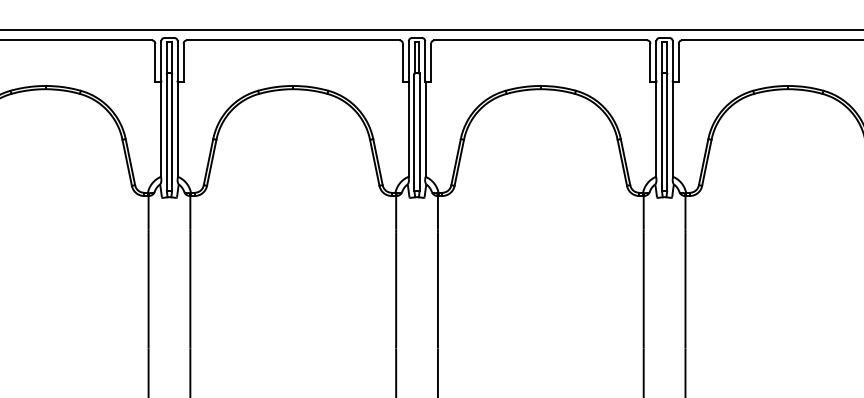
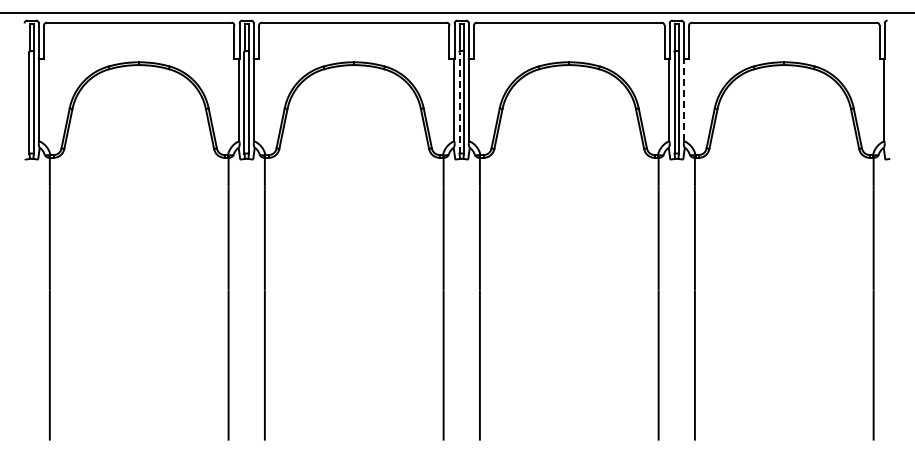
line: (673, 128) -> (684, 99), solid -> dashed
line: (414, 132) -> (459, 102), solid -> dashed

